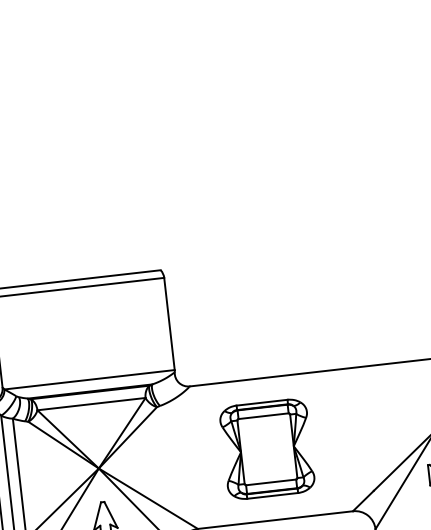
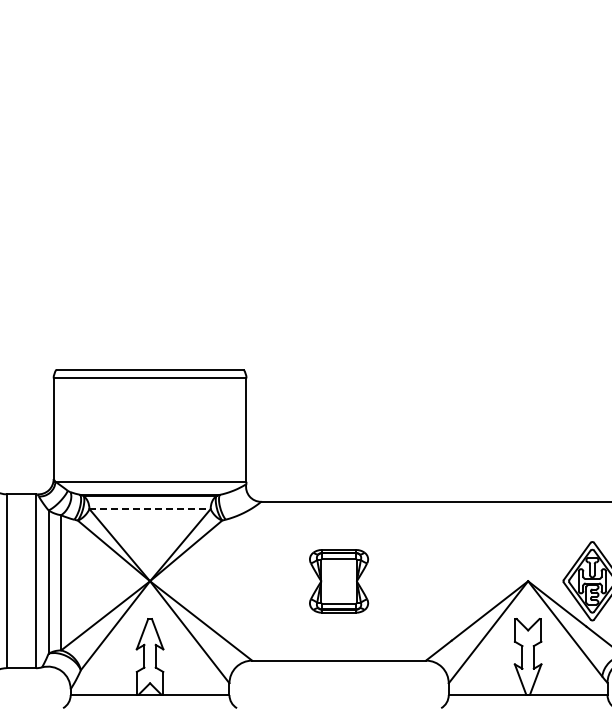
line: (91, 404) -> (150, 509), solid -> dashed
part: (266, 449) -> (338, 581), size x0.6

